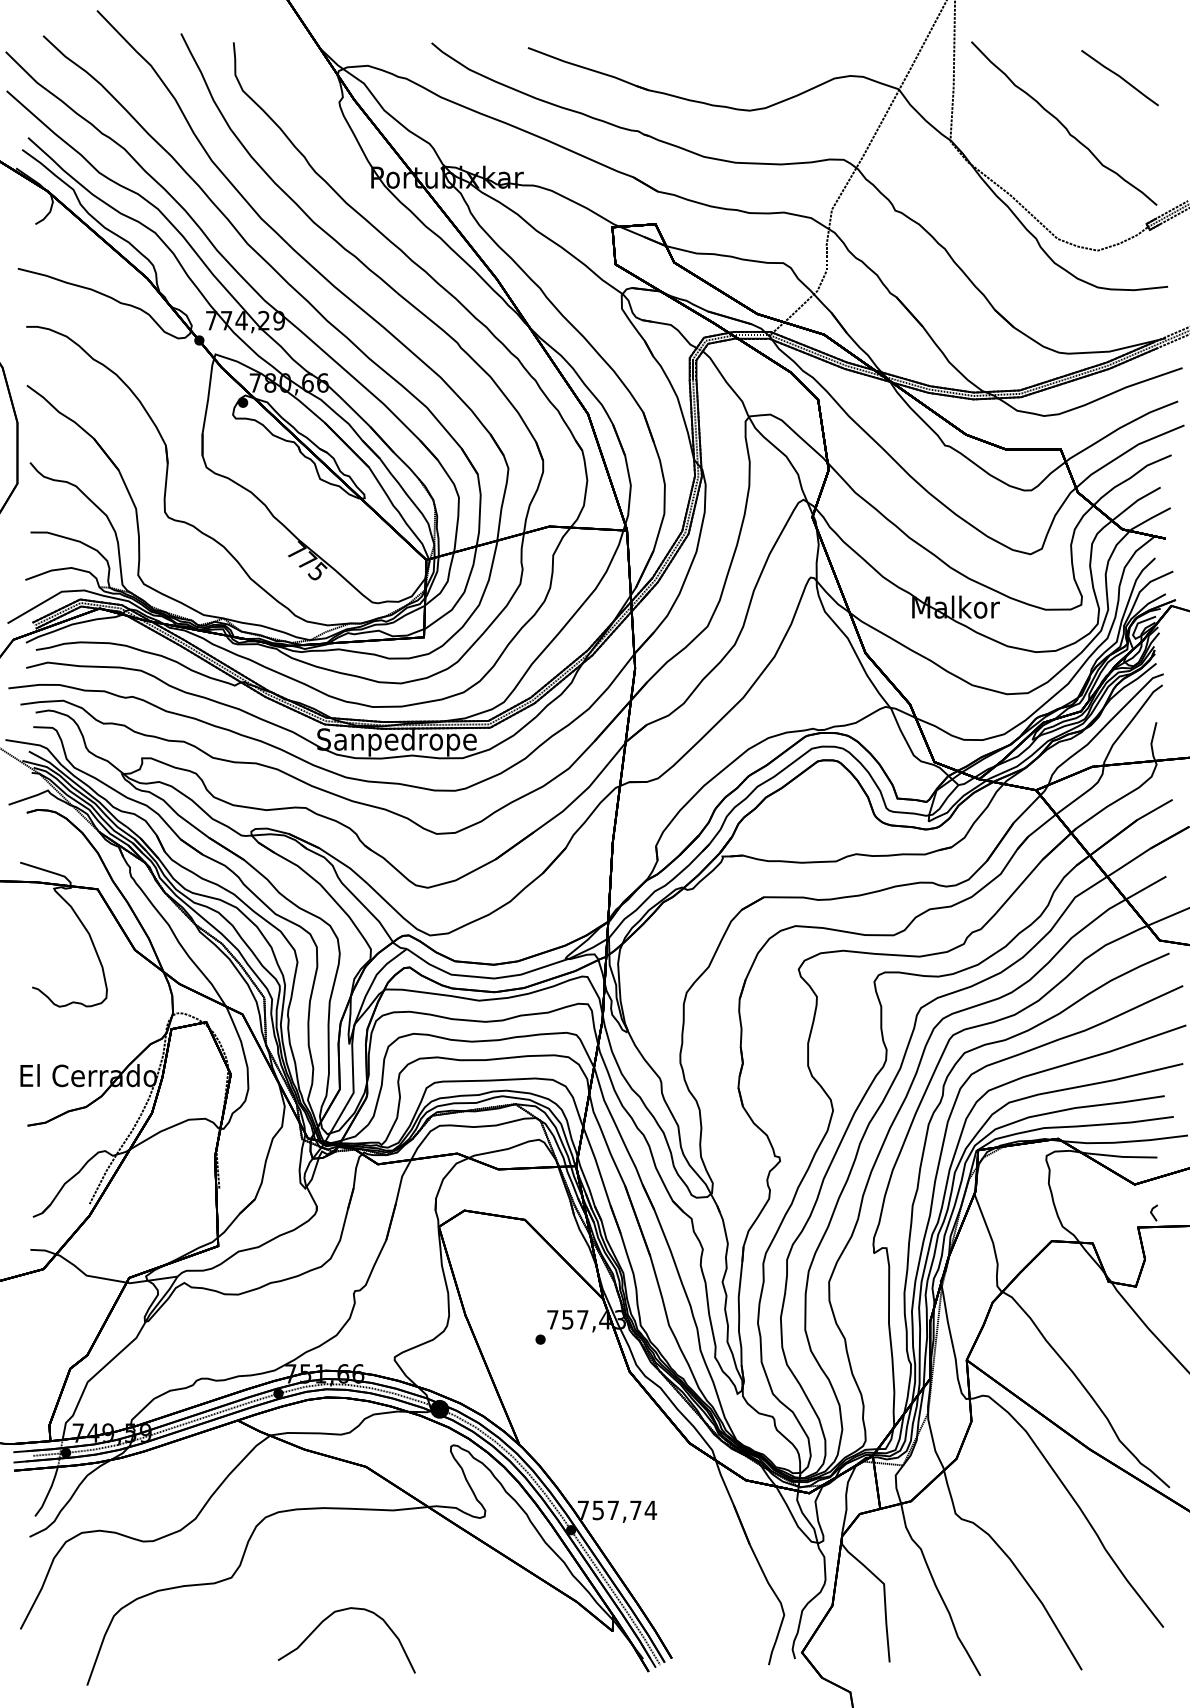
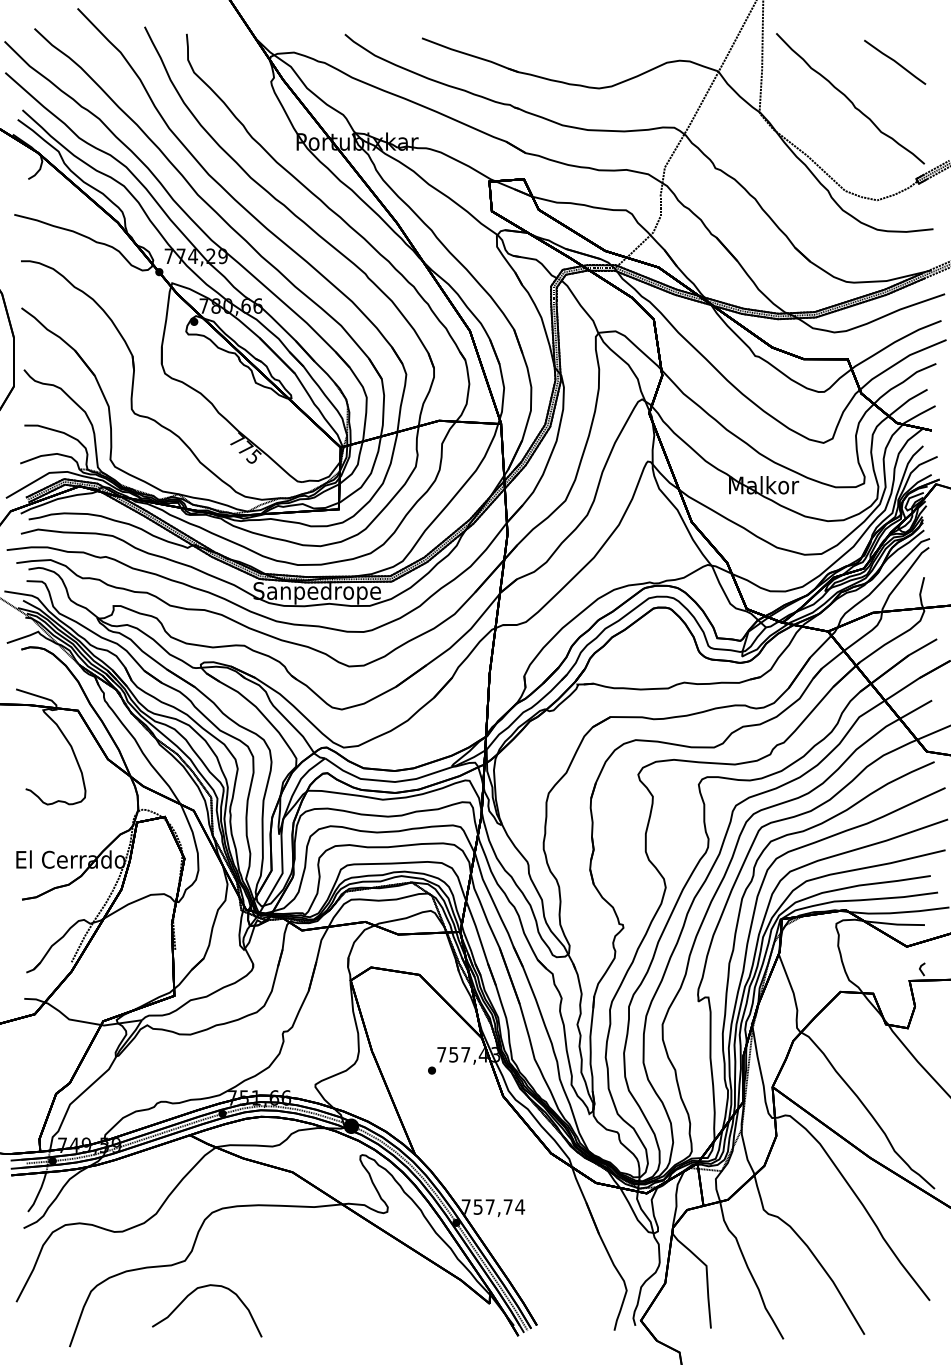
curve: (327, 1619) -> (191, 1294), moved

